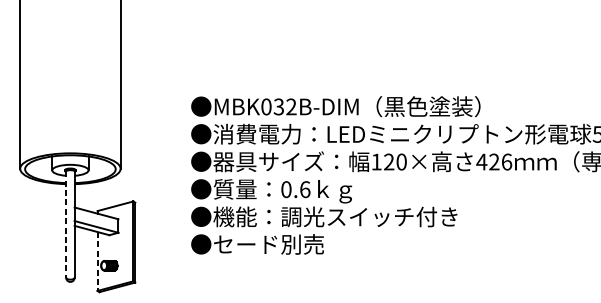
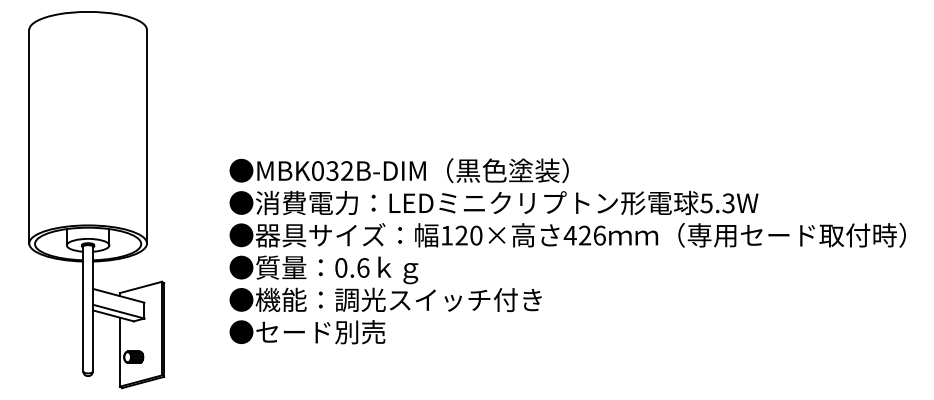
line: (66, 225) -> (83, 309), dashed -> solid
line: (97, 261) -> (119, 352), dashed -> solid

